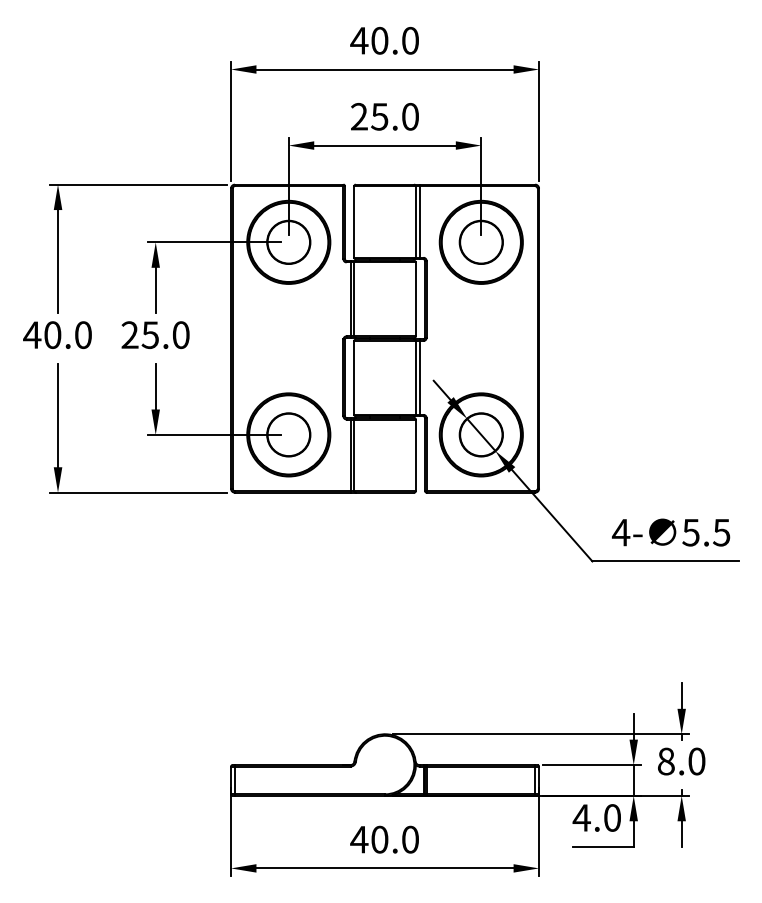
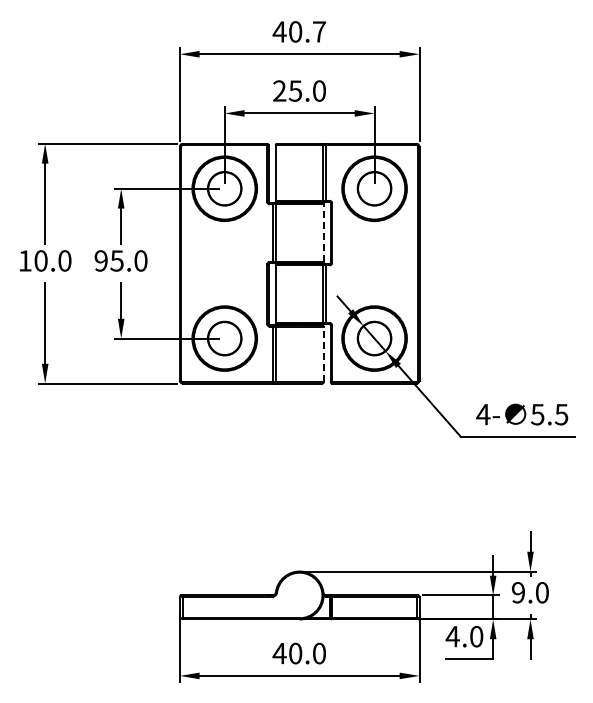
text: (410, 40) -> (319, 31), 40.0 -> 40.7
line: (415, 299) -> (323, 233), solid -> dashed
text: (32, 334) -> (25, 260), 40.0 -> 10.0
text: (129, 334) -> (100, 260), 25.0 -> 95.0
line: (415, 455) -> (323, 354), solid -> dashed
text: (666, 761) -> (518, 592), 8.0 -> 9.0

